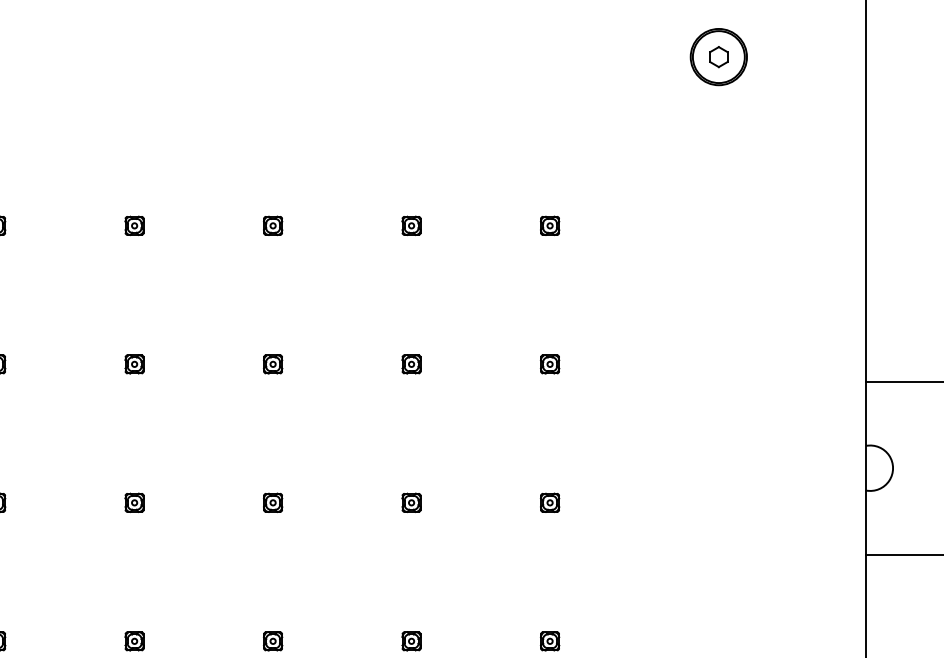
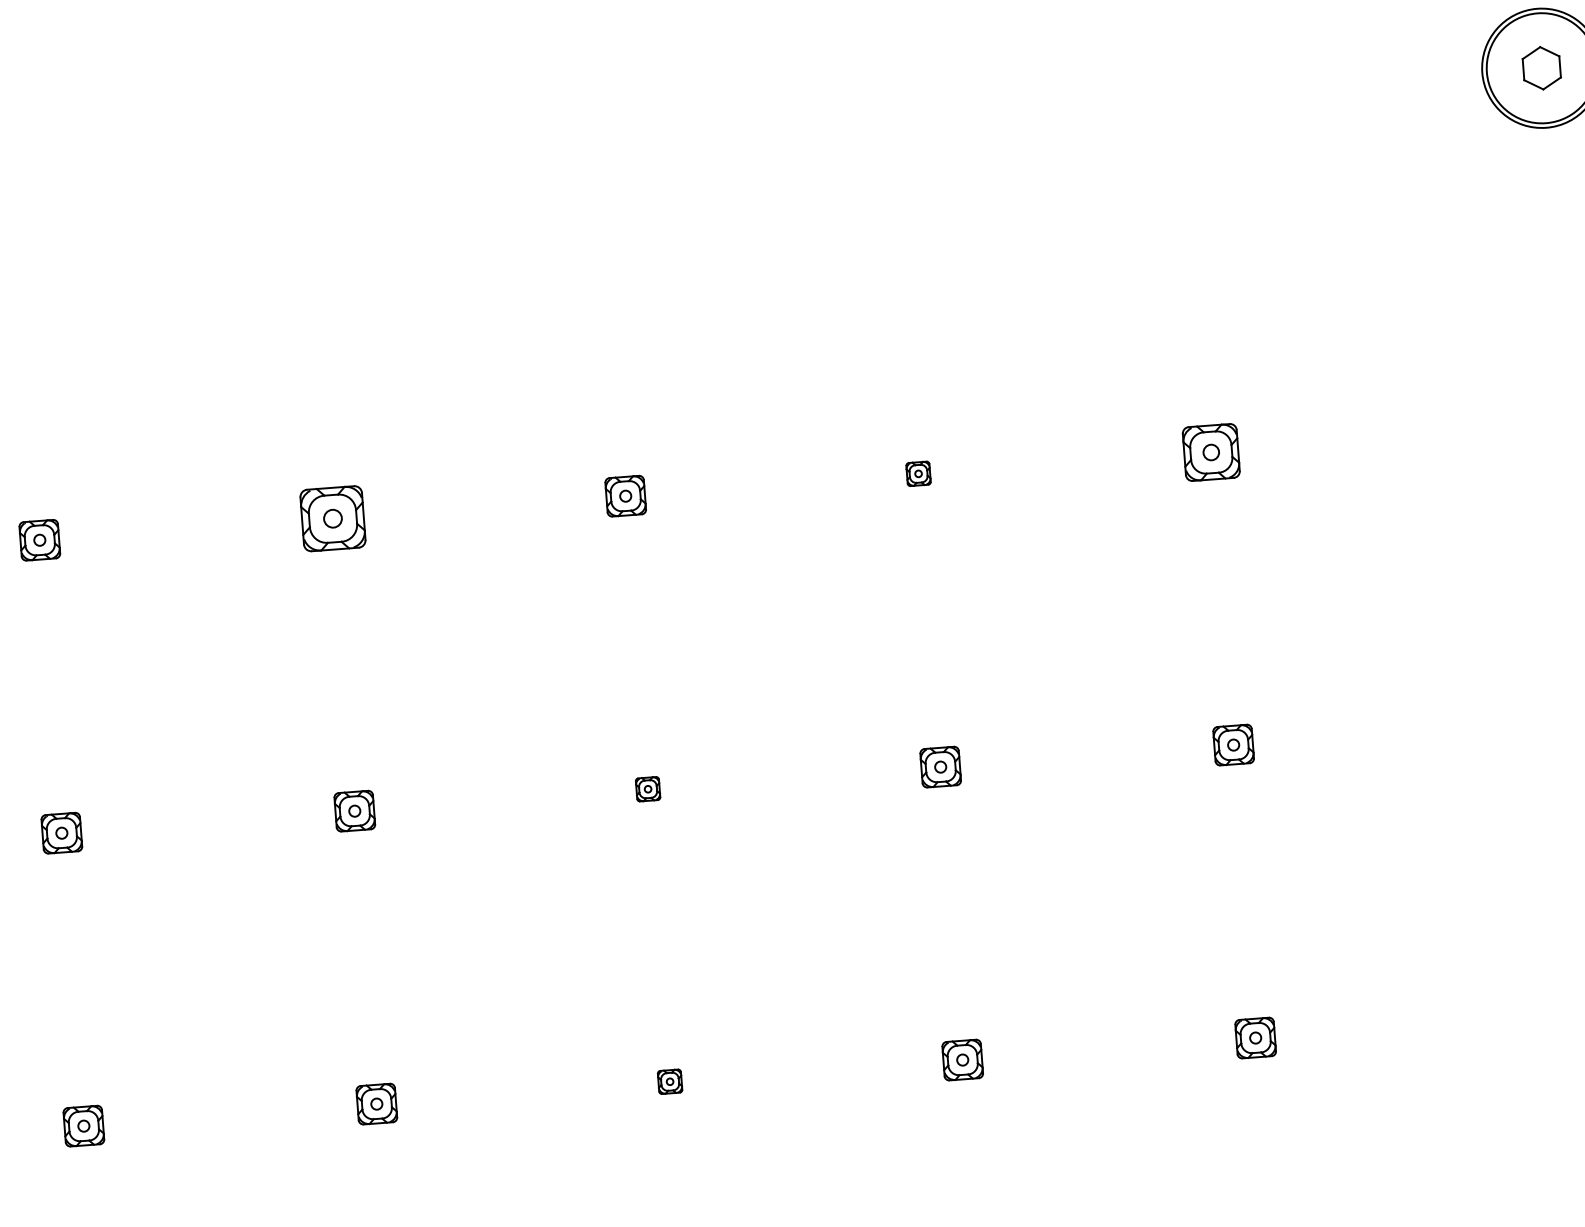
part: (134, 225) -> (332, 517), size x1.6
part: (411, 225) -> (918, 473), size x0.6
part: (550, 225) -> (1212, 451), size x1.4
part: (273, 364) -> (648, 789), size x0.6
part: (273, 502) -> (670, 1081), size x0.6

